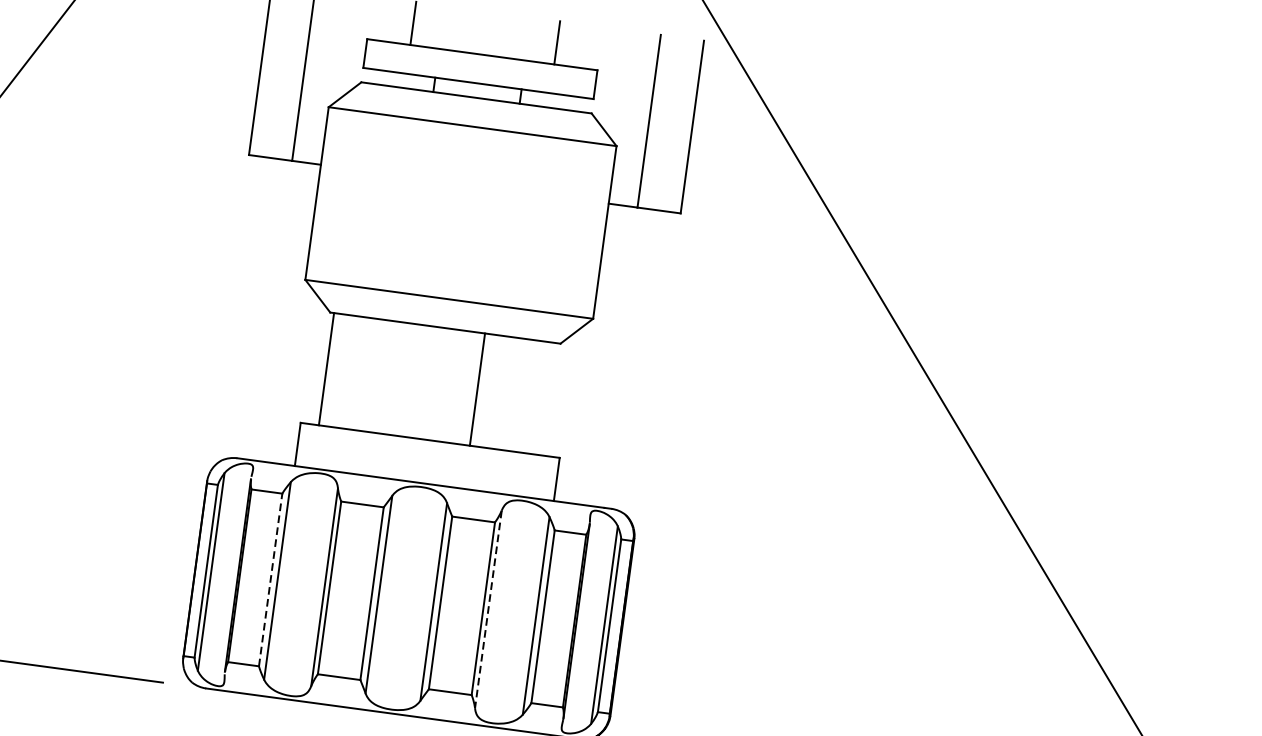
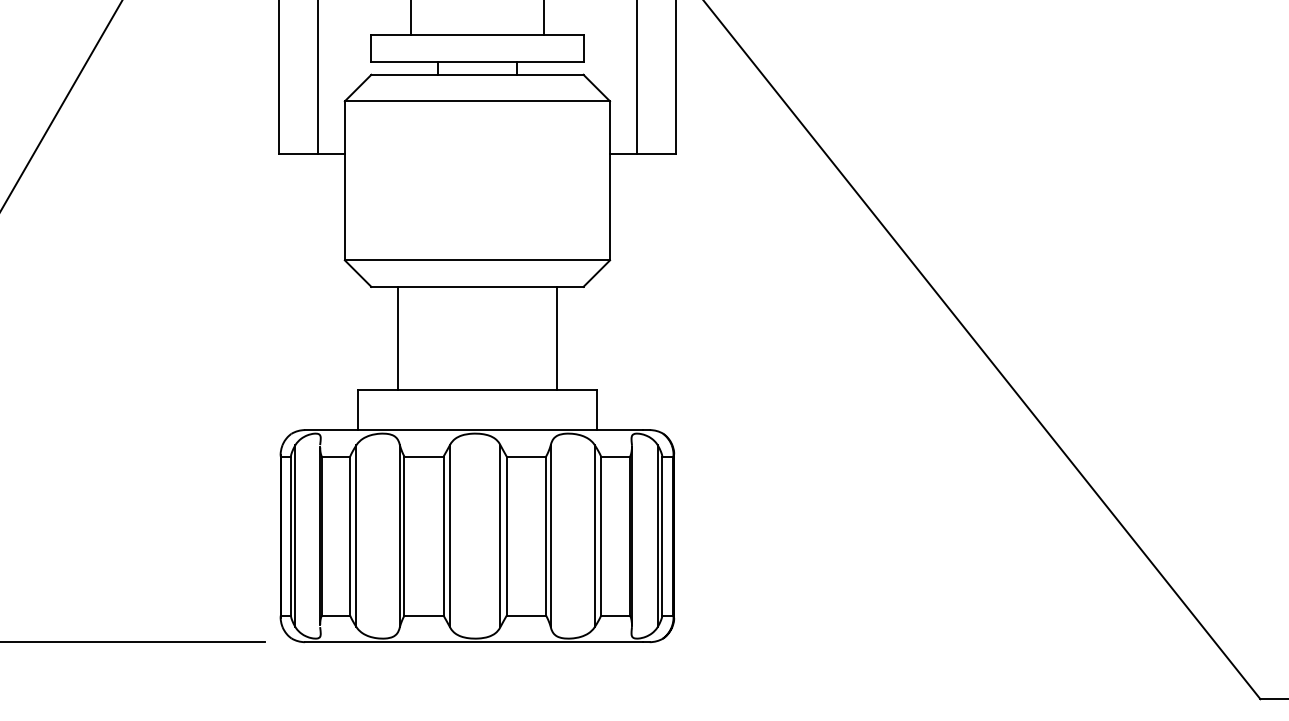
line: (326, 369) -> (397, 338), moved
line: (478, 389) -> (557, 338), moved
line: (270, 580) -> (350, 536), dashed -> solid
line: (488, 609) -> (550, 536), dashed -> solid

